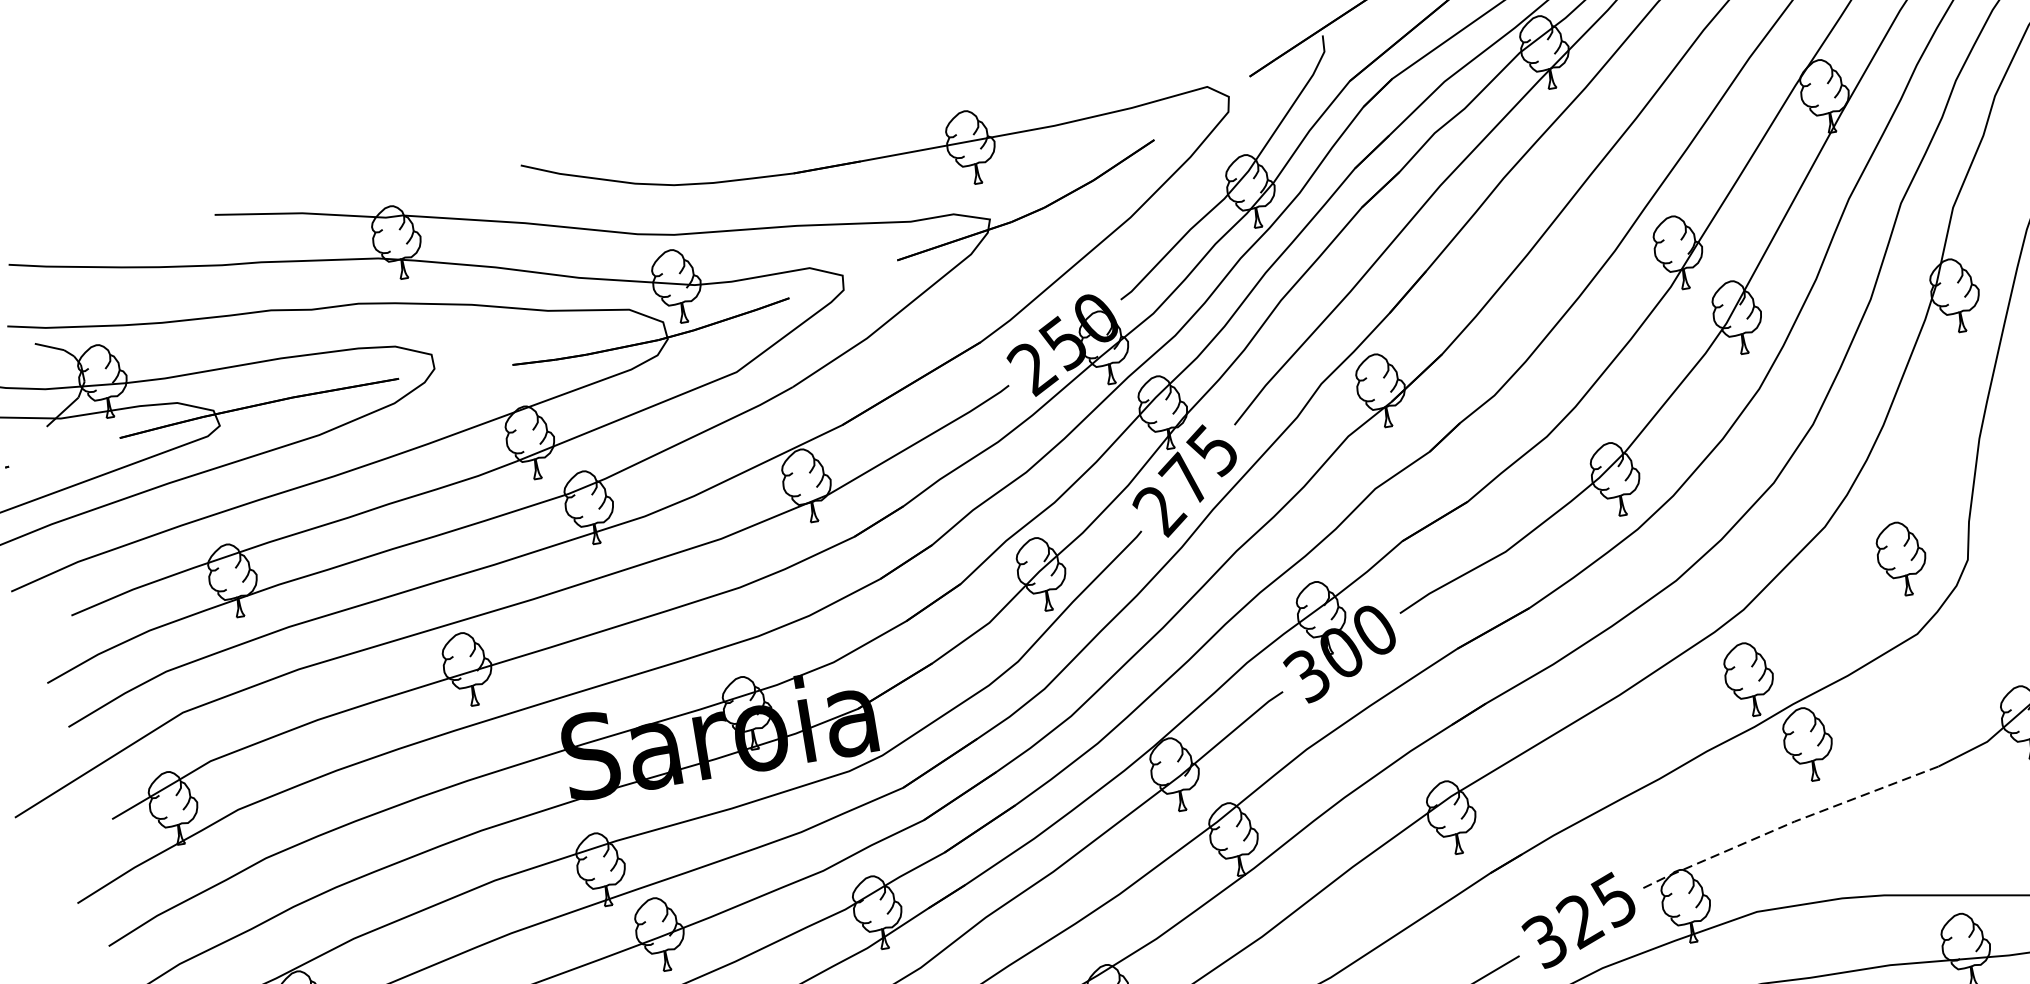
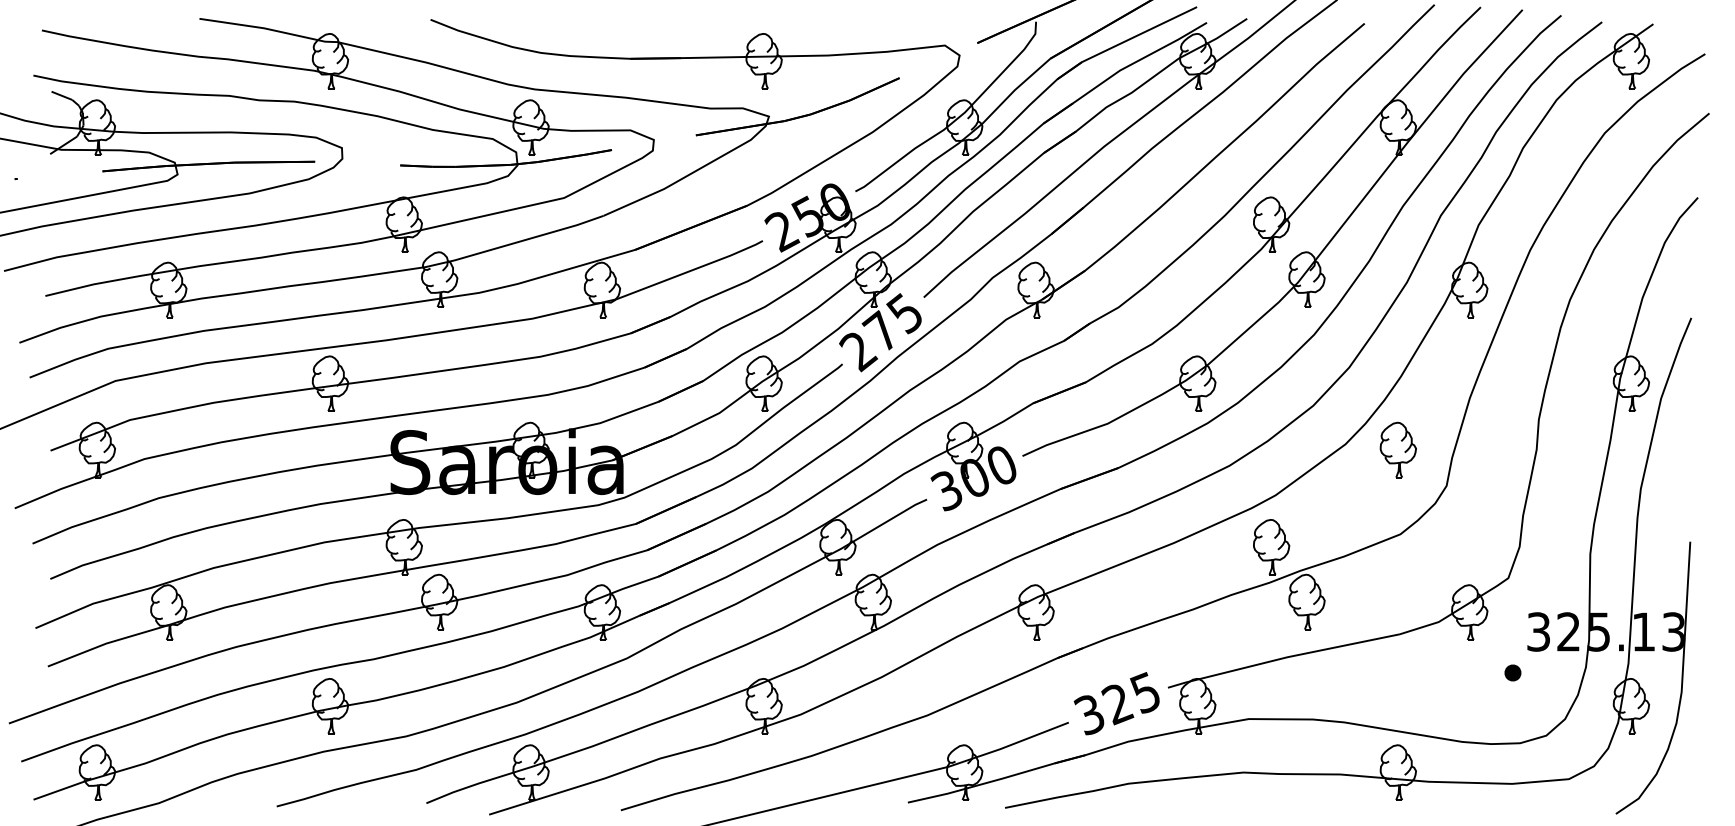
part: (1900, 558) -> (1397, 449), moved
line: (1788, 824) -> (1282, 658), dashed -> solid

